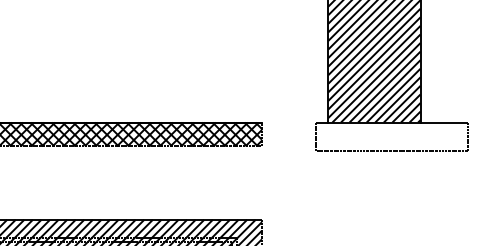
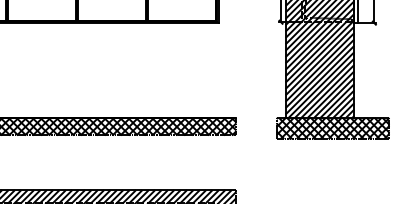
hatch: (391, 136) -> (332, 128), added

